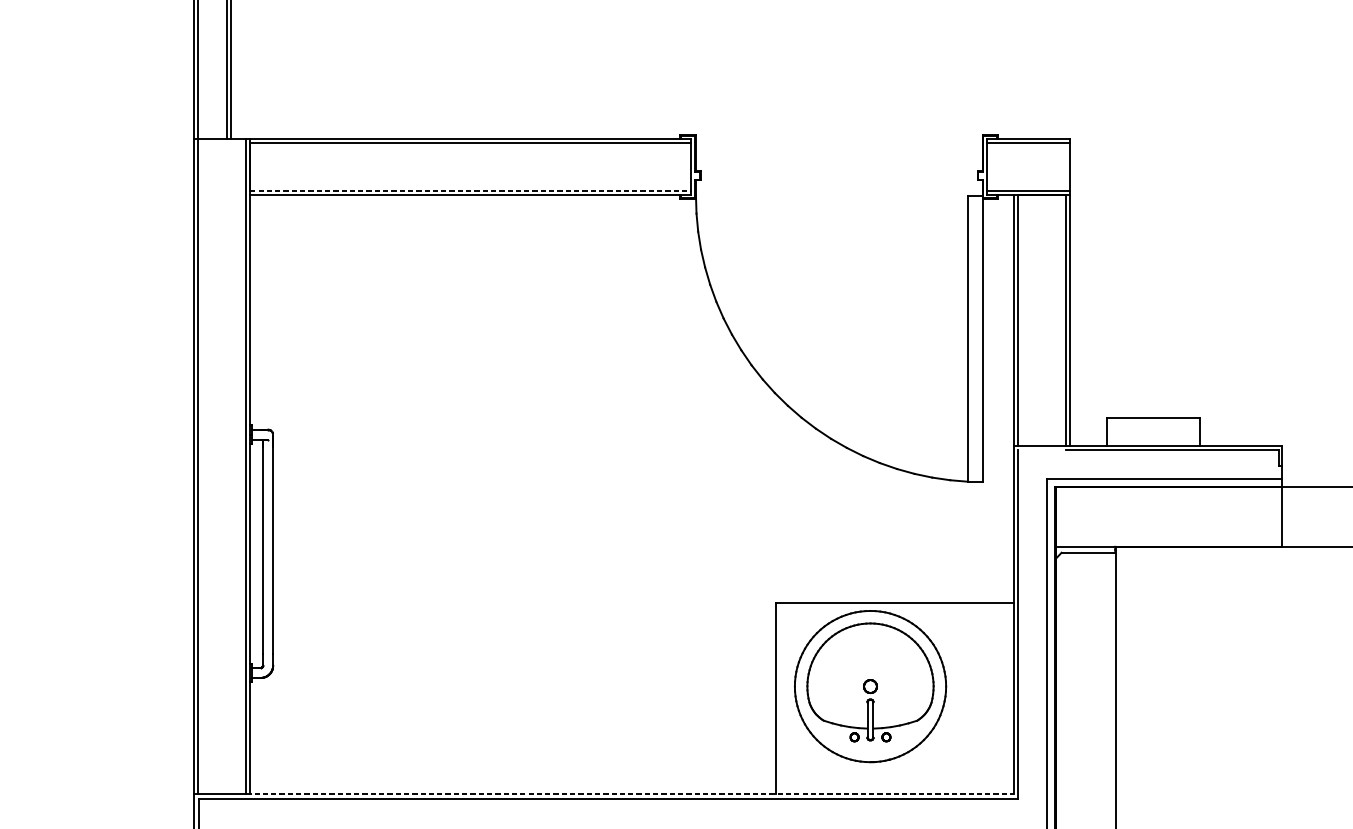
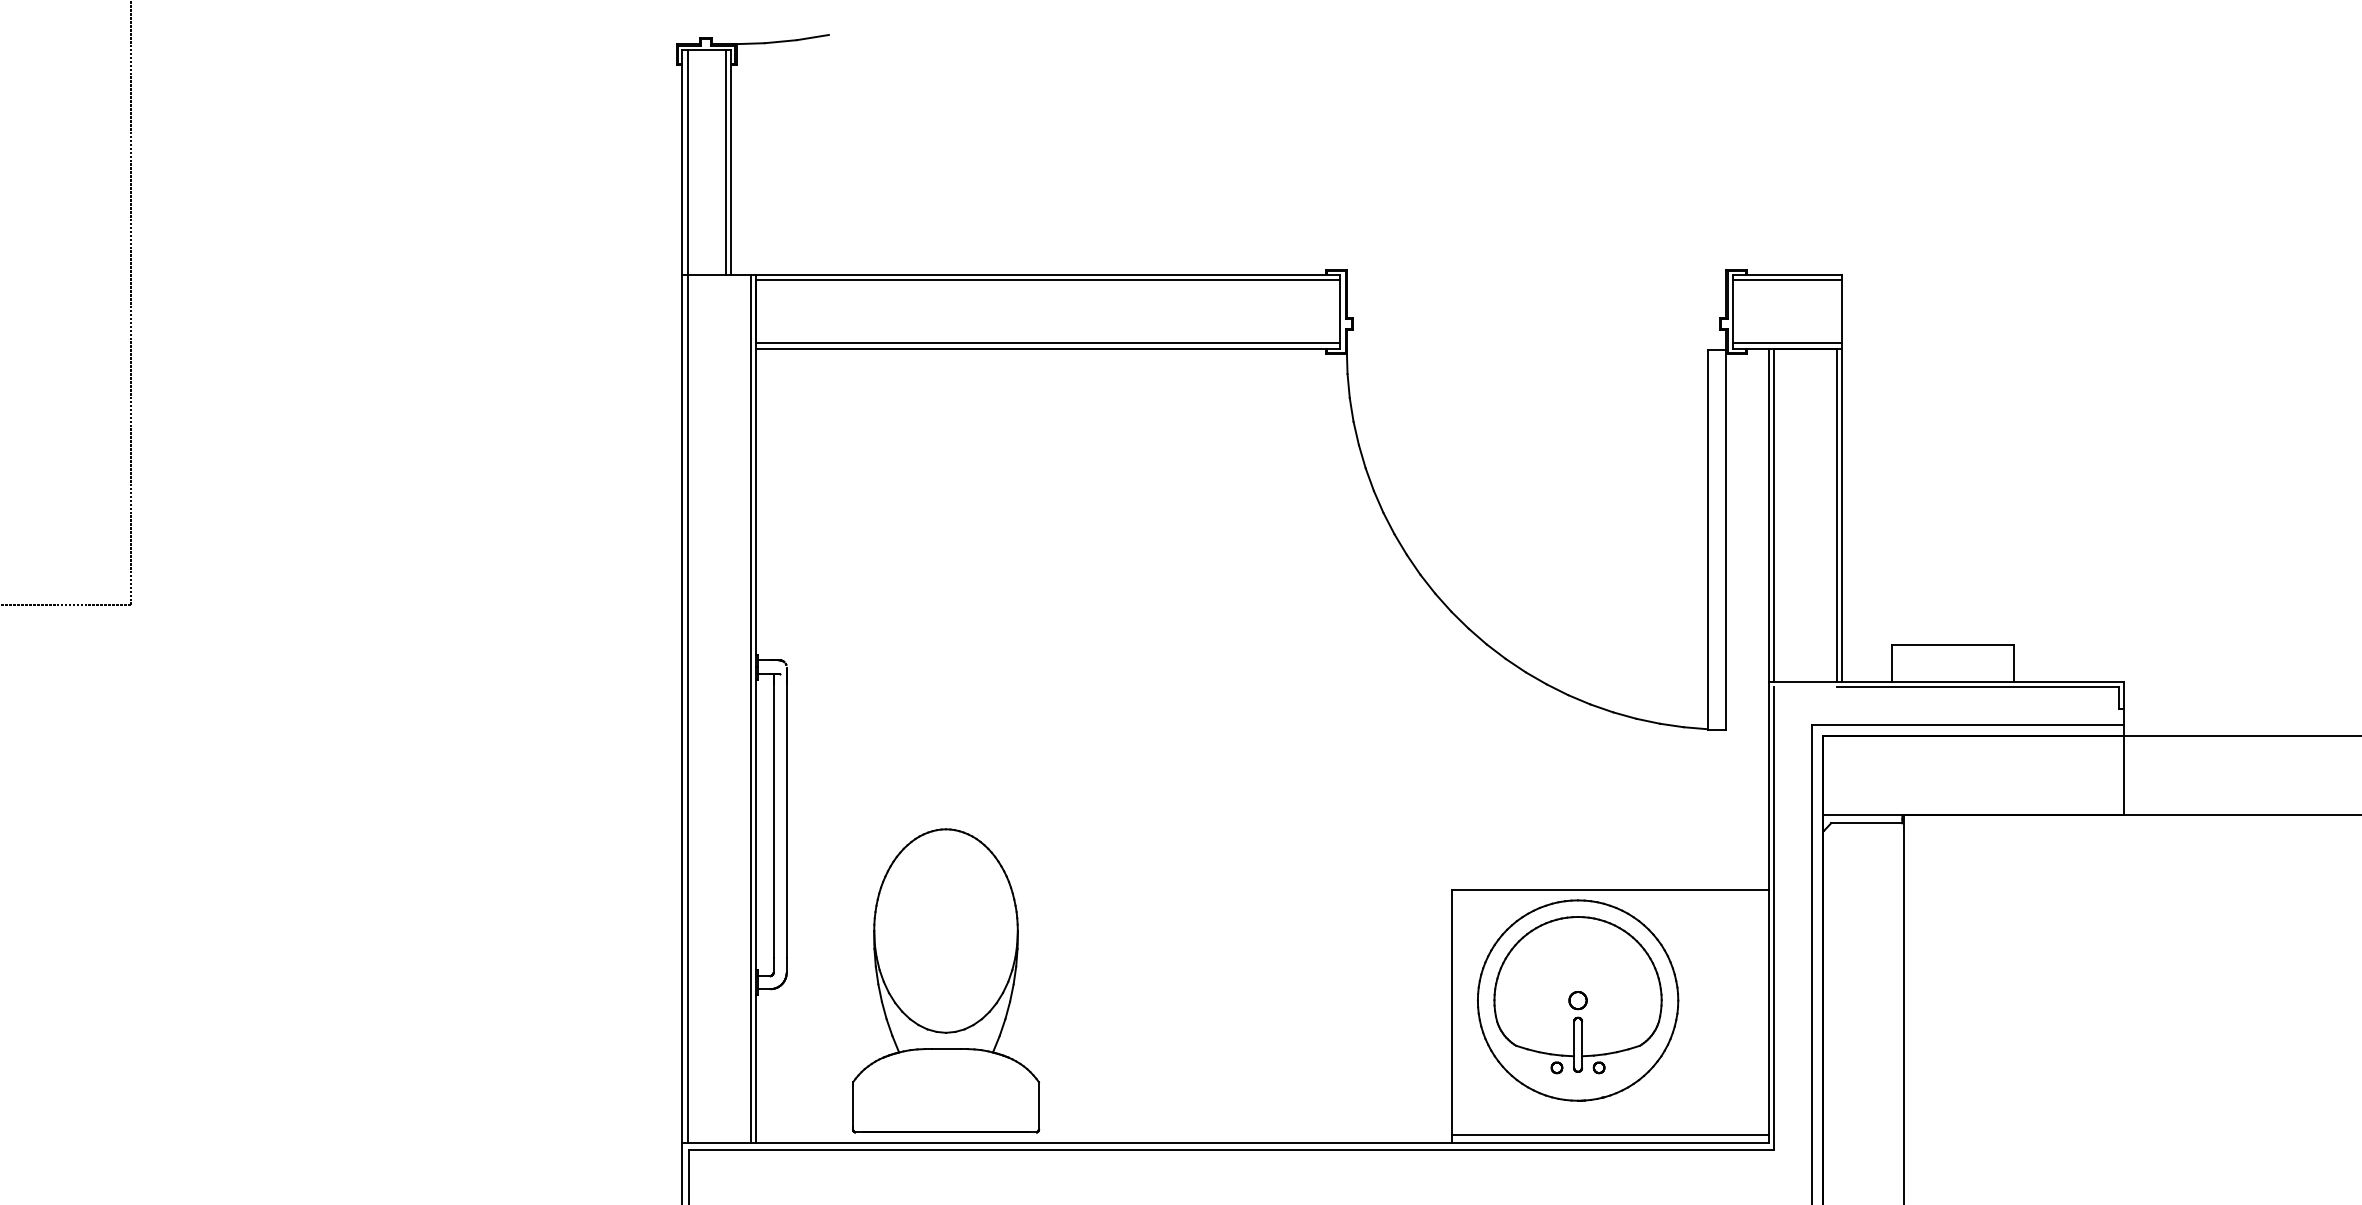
line: (470, 190) -> (1048, 343), dashed -> solid
part: (393, 671) -> (946, 980), added
line: (894, 788) -> (1610, 1135), added
line: (630, 793) -> (1259, 1142), dashed -> solid

